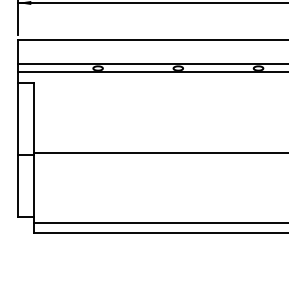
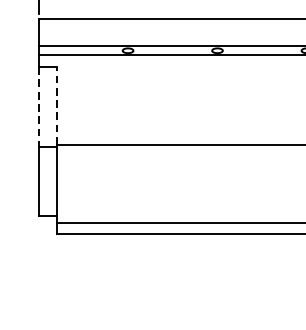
line: (33, 117) -> (56, 105), solid -> dashed
line: (17, 119) -> (38, 107), solid -> dashed

